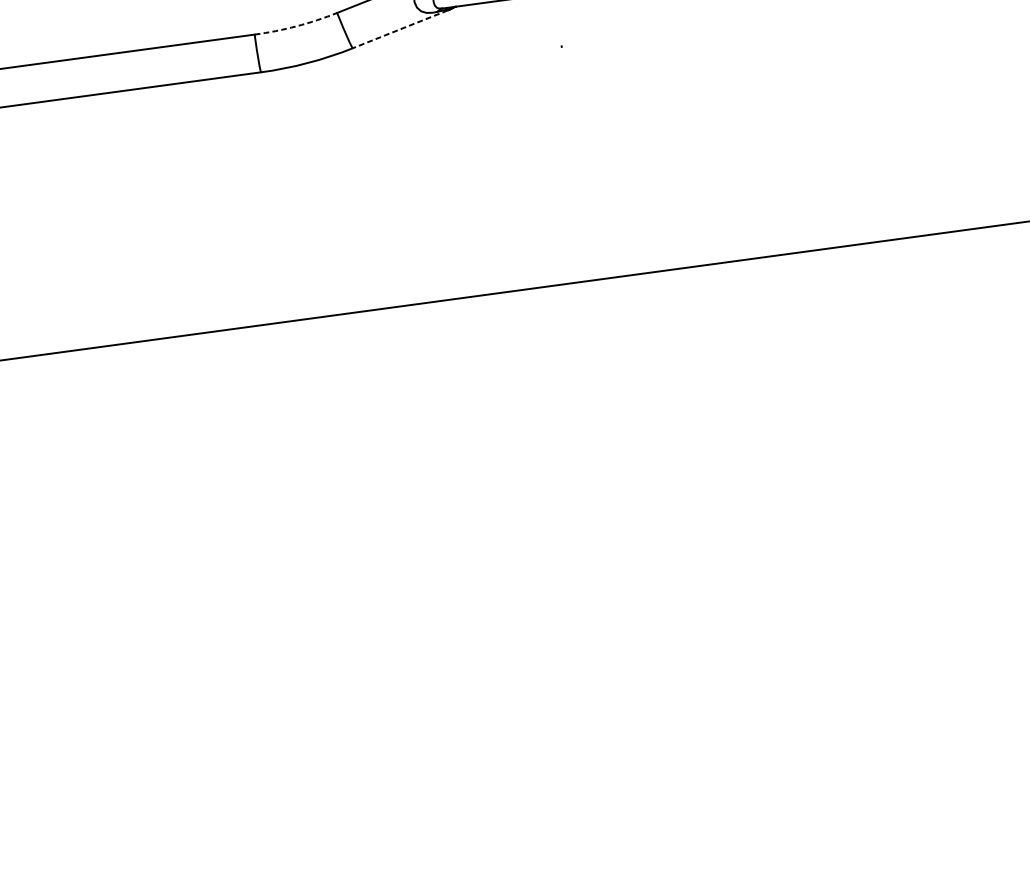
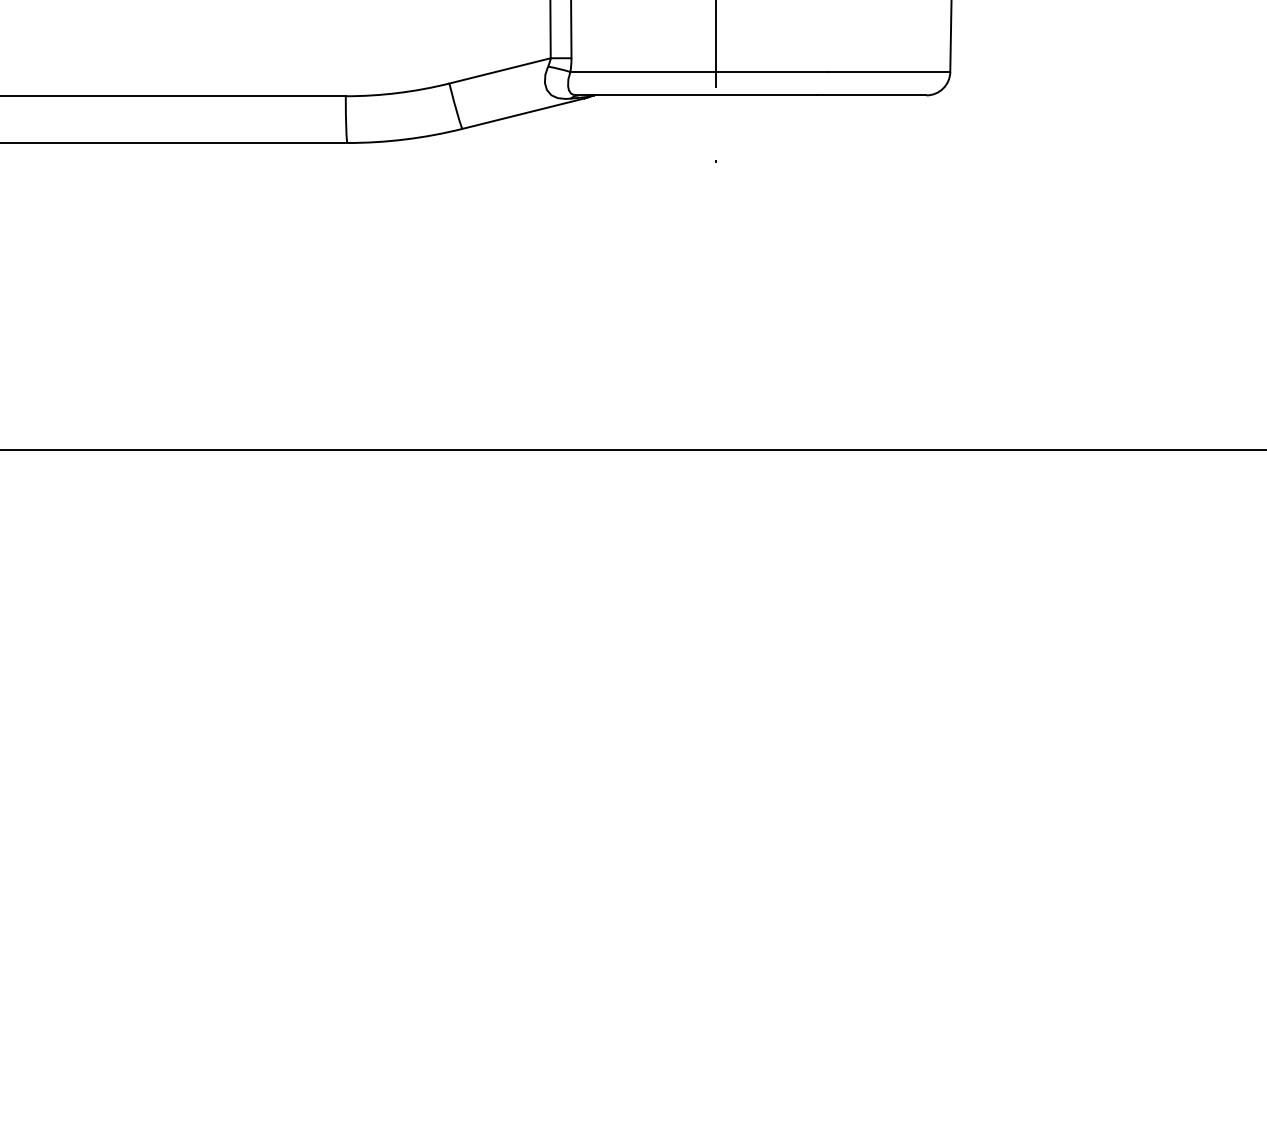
arc: (296, 26) -> (397, 93), dashed -> solid
line: (400, 29) -> (523, 113), dashed -> solid

